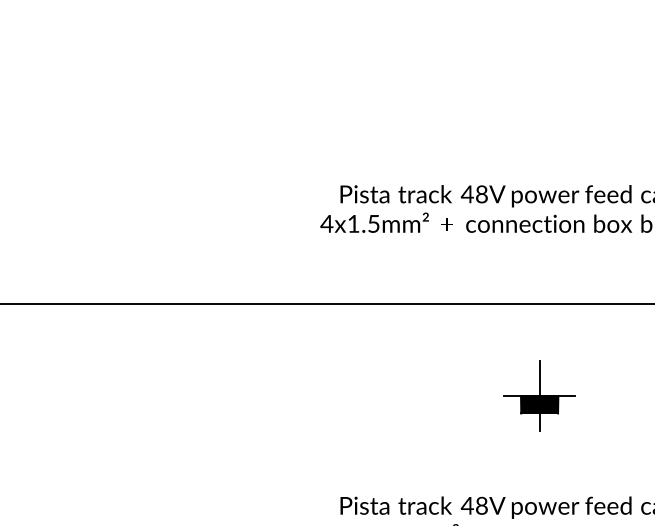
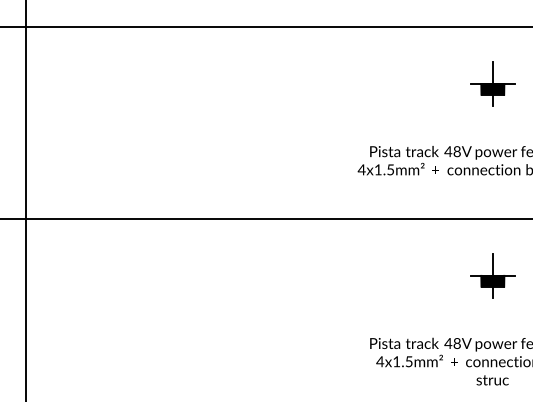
part: (539, 83) -> (492, 83), added

